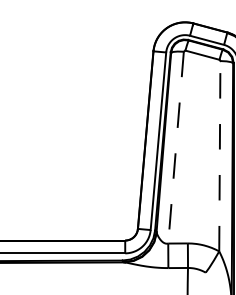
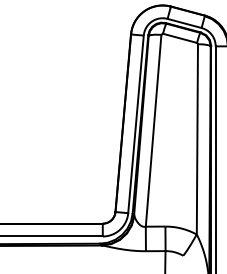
line: (176, 148) -> (154, 131), dashed -> solid
line: (219, 155) -> (197, 138), dashed -> solid

